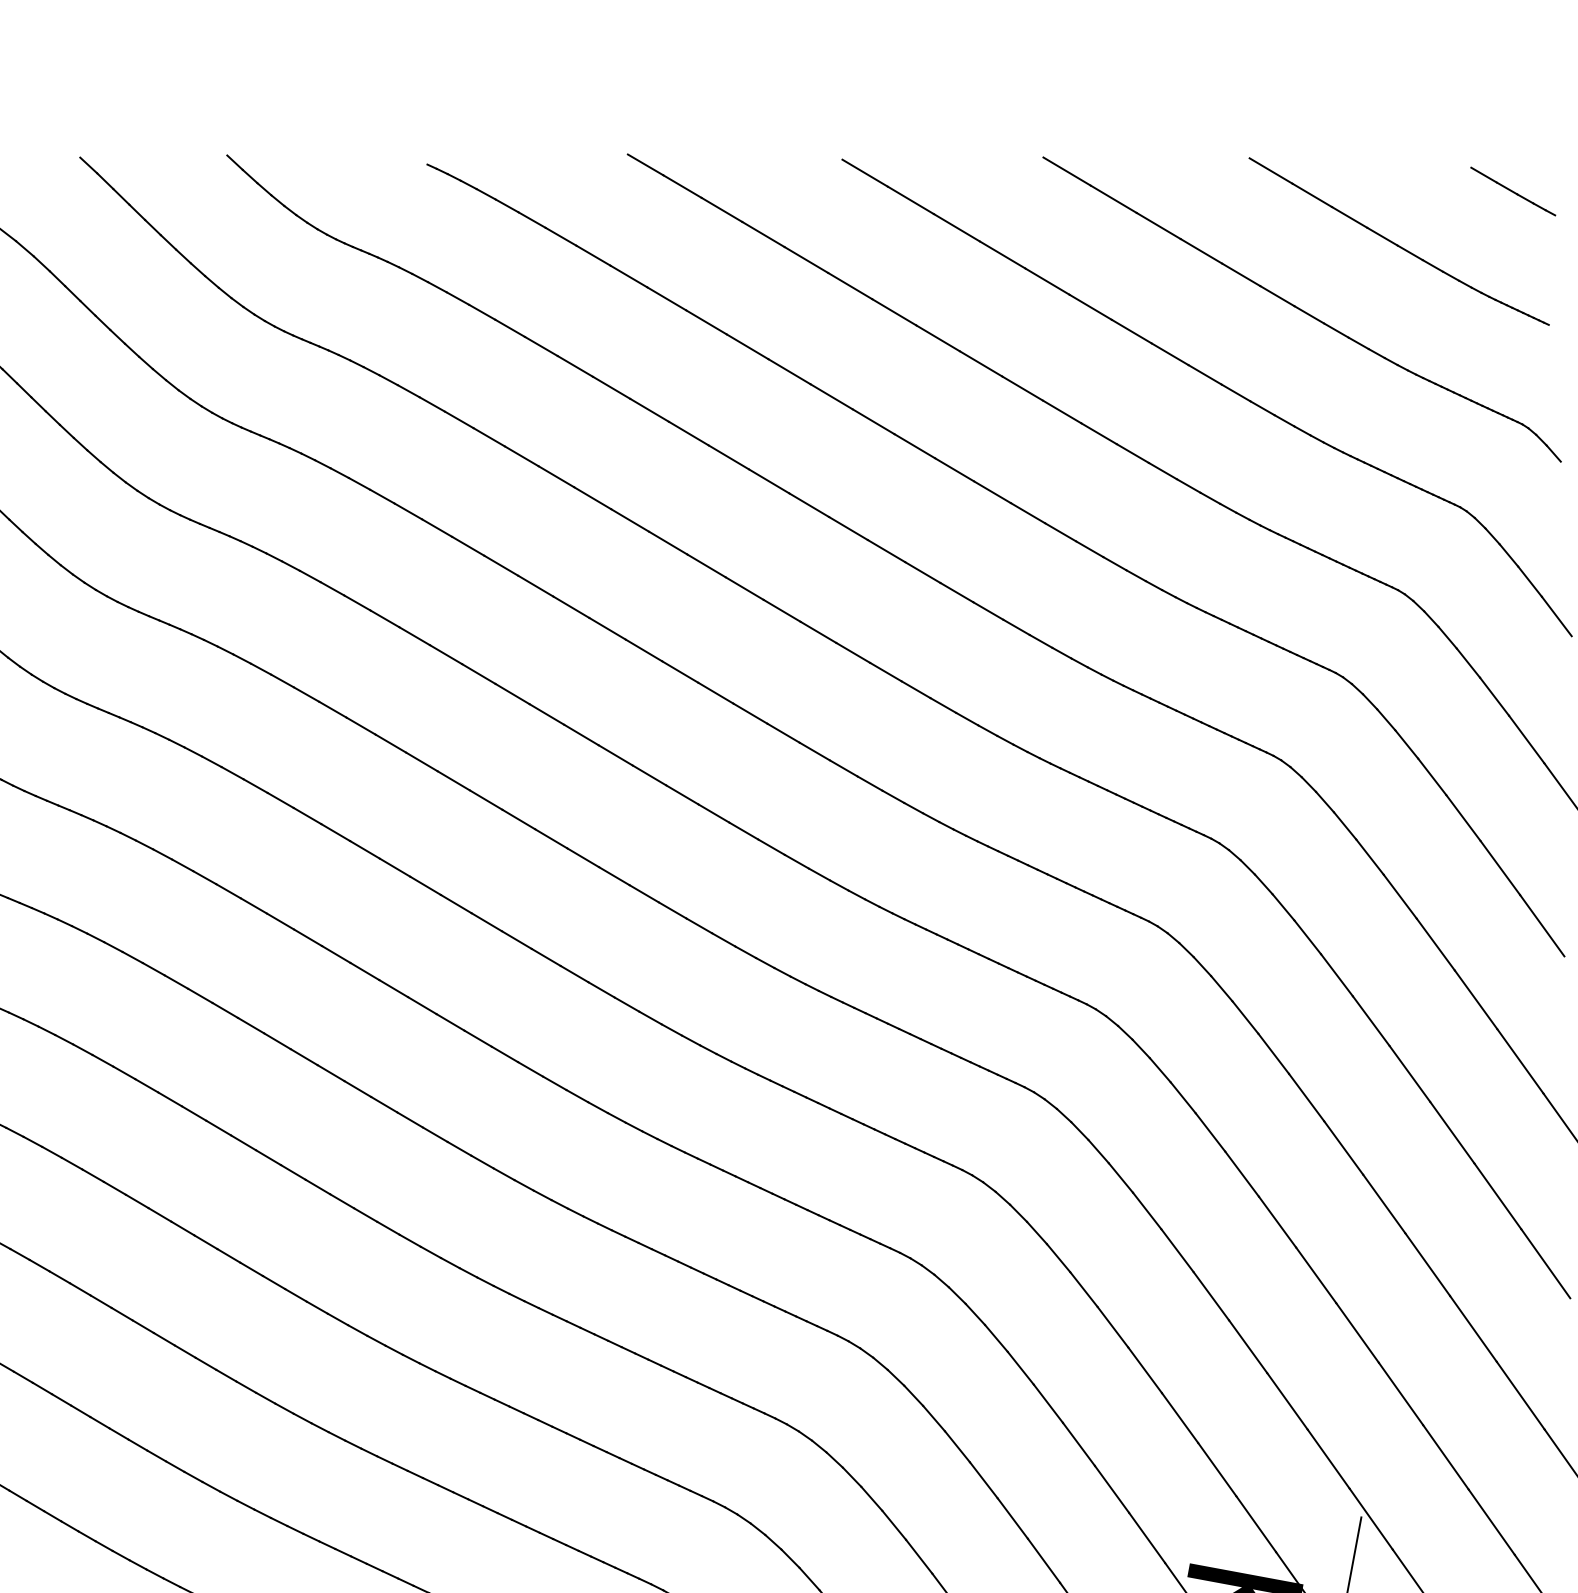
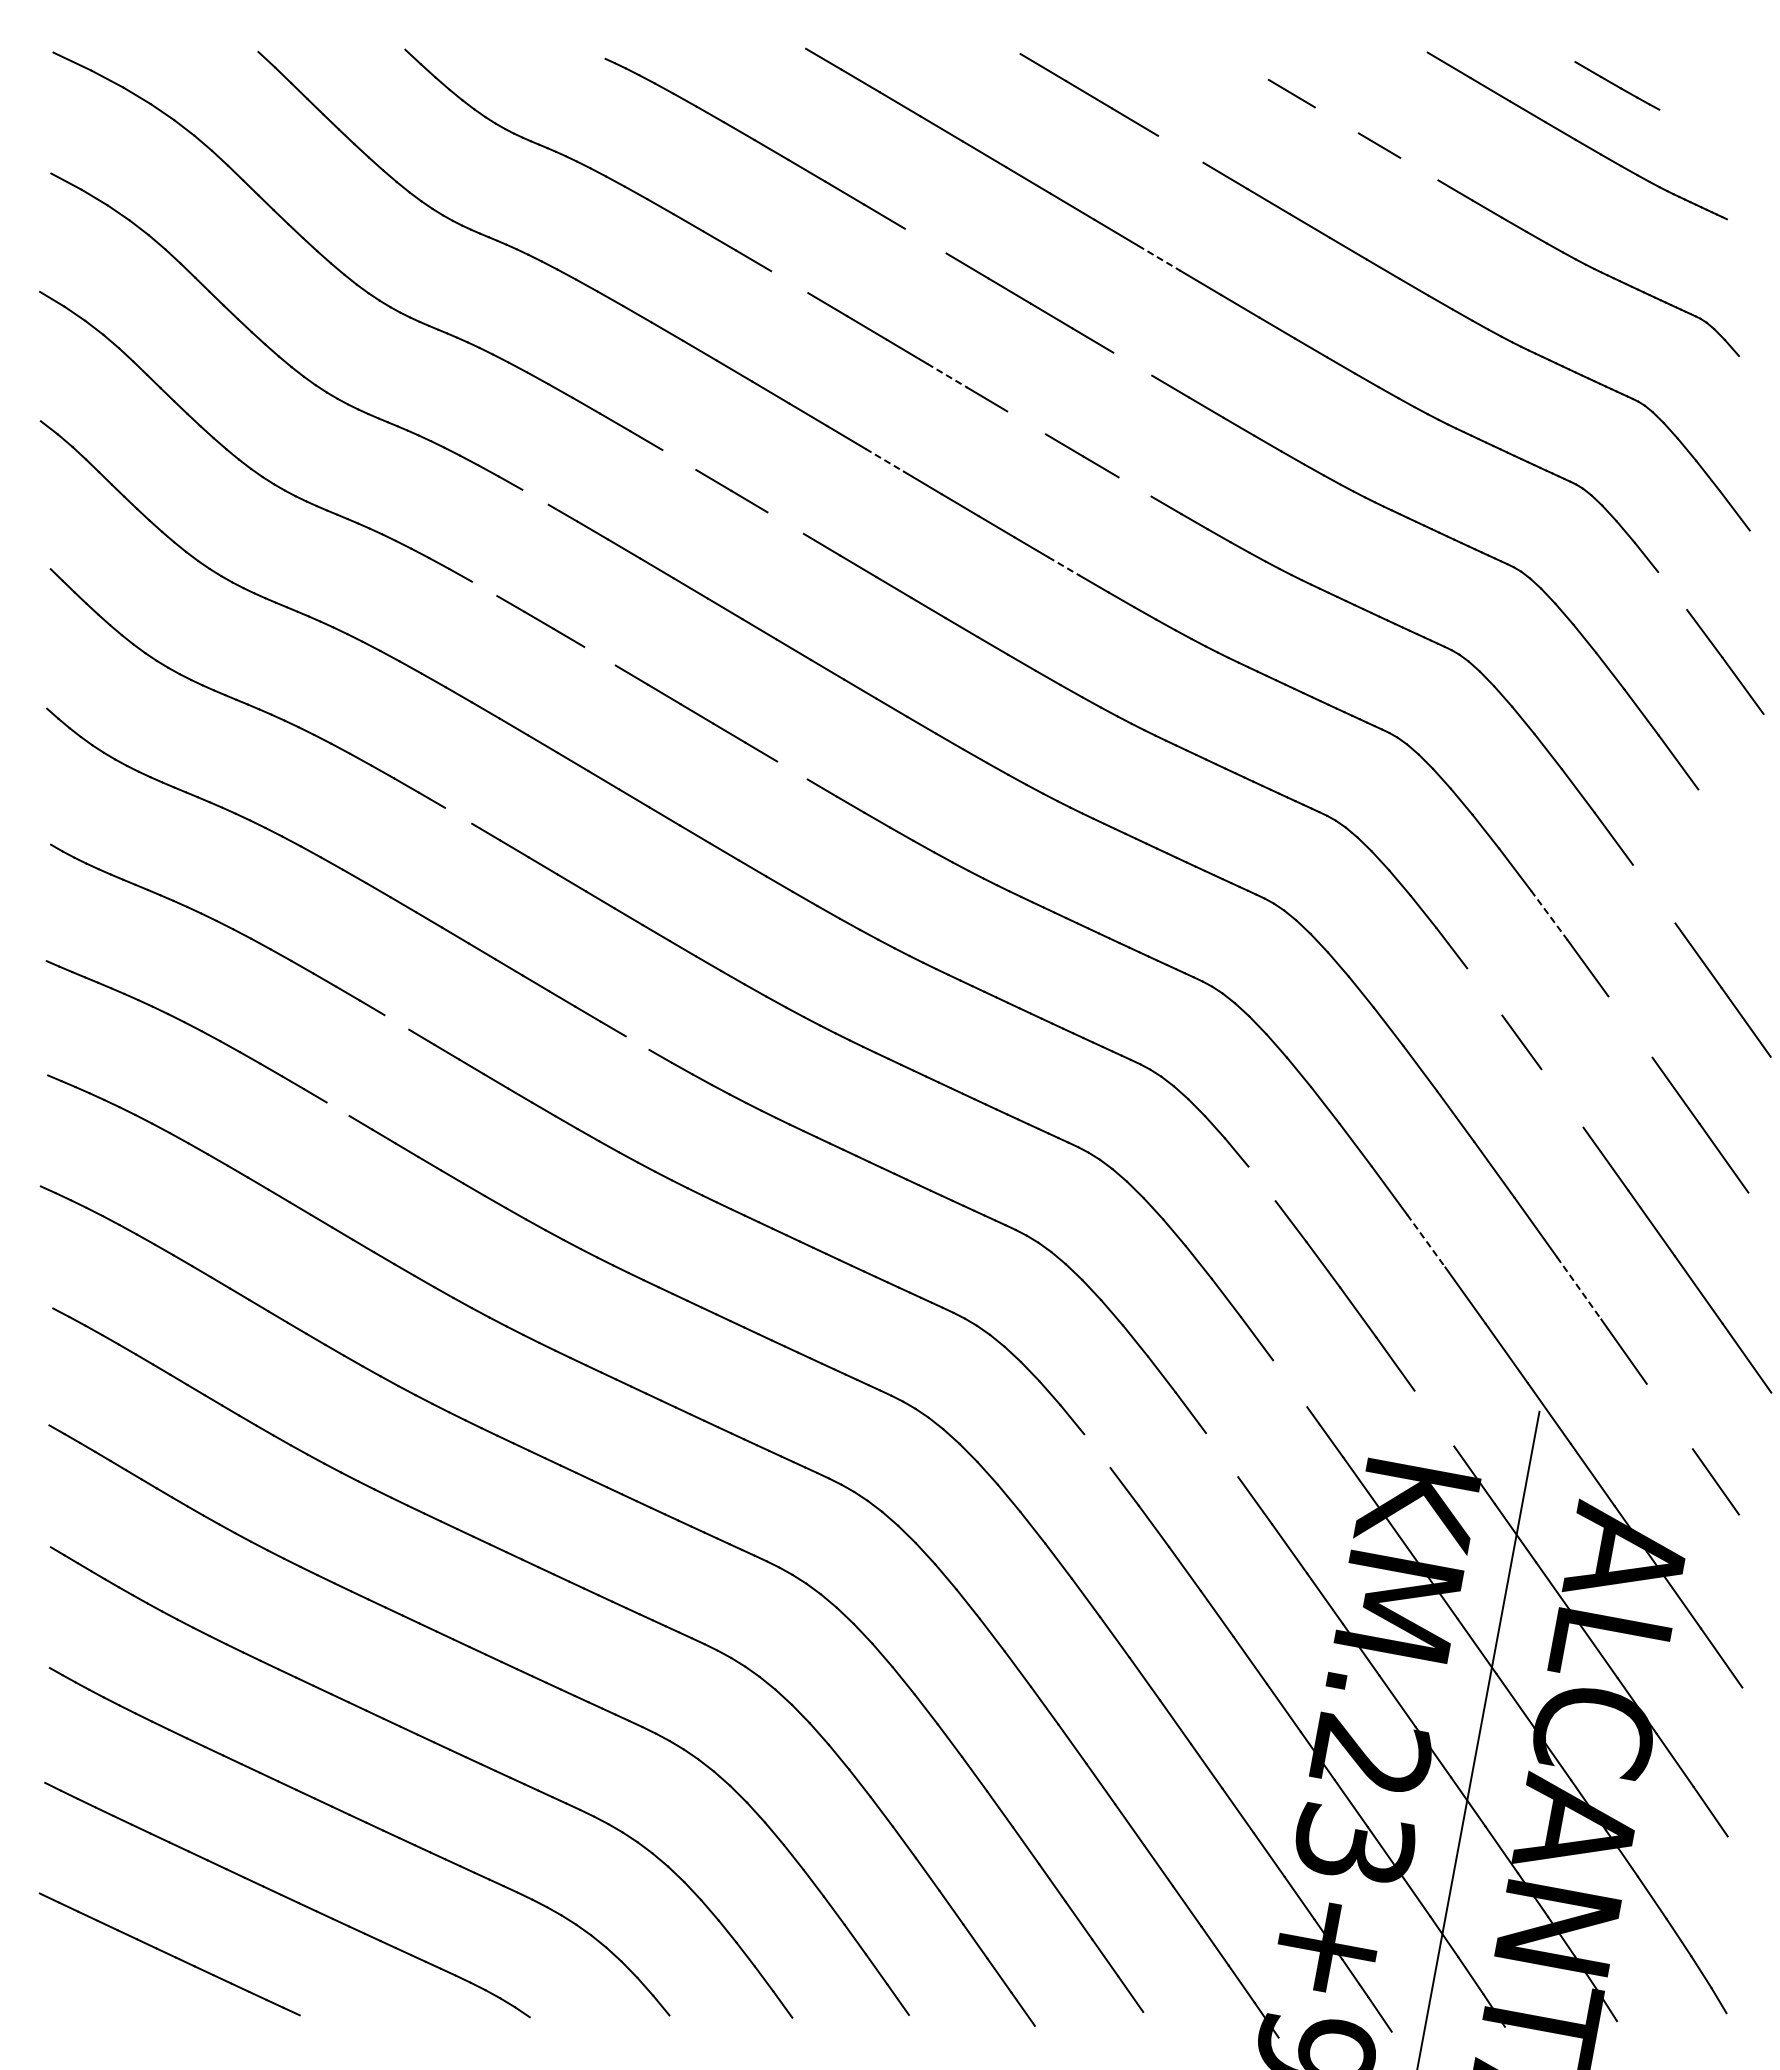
line: (1066, 171) -> (1244, 65), removed
line: (1513, 191) -> (1617, 85), moved
line: (1158, 226) -> (1336, 120), removed
line: (1002, 254) -> (1180, 148), removed
line: (1241, 274) -> (1419, 168), removed
line: (747, 346) -> (925, 240), removed
line: (981, 364) -> (1159, 258), solid -> dashed
line: (611, 388) -> (789, 282), removed
line: (954, 469) -> (1132, 363), removed
line: (769, 481) -> (947, 375), solid -> dashed
line: (848, 528) -> (1026, 422), removed
line: (501, 566) -> (679, 460), removed
line: (707, 566) -> (885, 460), solid -> dashed
line: (956, 592) -> (1134, 486), removed
line: (357, 602) -> (535, 496), removed
line: (607, 628) -> (785, 522), removed
line: (886, 672) -> (1064, 566), solid -> dashed
line: (306, 694) -> (484, 588), removed
line: (1494, 697) -> (1672, 591), removed
line: (421, 761) -> (599, 655), removed
line: (614, 876) -> (792, 770), removed
line: (280, 921) -> (458, 815), removed
line: (1542, 925) -> (1720, 819), removed
line: (1475, 999) -> (1653, 893), removed
line: (1371, 1021) -> (1549, 915), solid -> dashed
line: (1306, 1097) -> (1484, 991), removed
line: (218, 1128) -> (396, 1022), removed
line: (1452, 1132) -> (1630, 1026), removed
line: (459, 1149) -> (637, 1043), removed
line: (1384, 1204) -> (1562, 1098), removed
line: (159, 1215) -> (337, 1109), removed
line: (1083, 1289) -> (1261, 1183), removed
line: (1248, 1347) -> (1426, 1241), solid -> dashed
line: (1401, 1394) -> (1579, 1288), solid -> dashed
line: (1112, 1489) -> (1290, 1383), removed
line: (1491, 1522) -> (1669, 1416), removed
line: (1256, 1524) -> (1434, 1418), removed
line: (919, 1557) -> (1097, 1451), removed
line: (1044, 1561) -> (1222, 1455), removed

